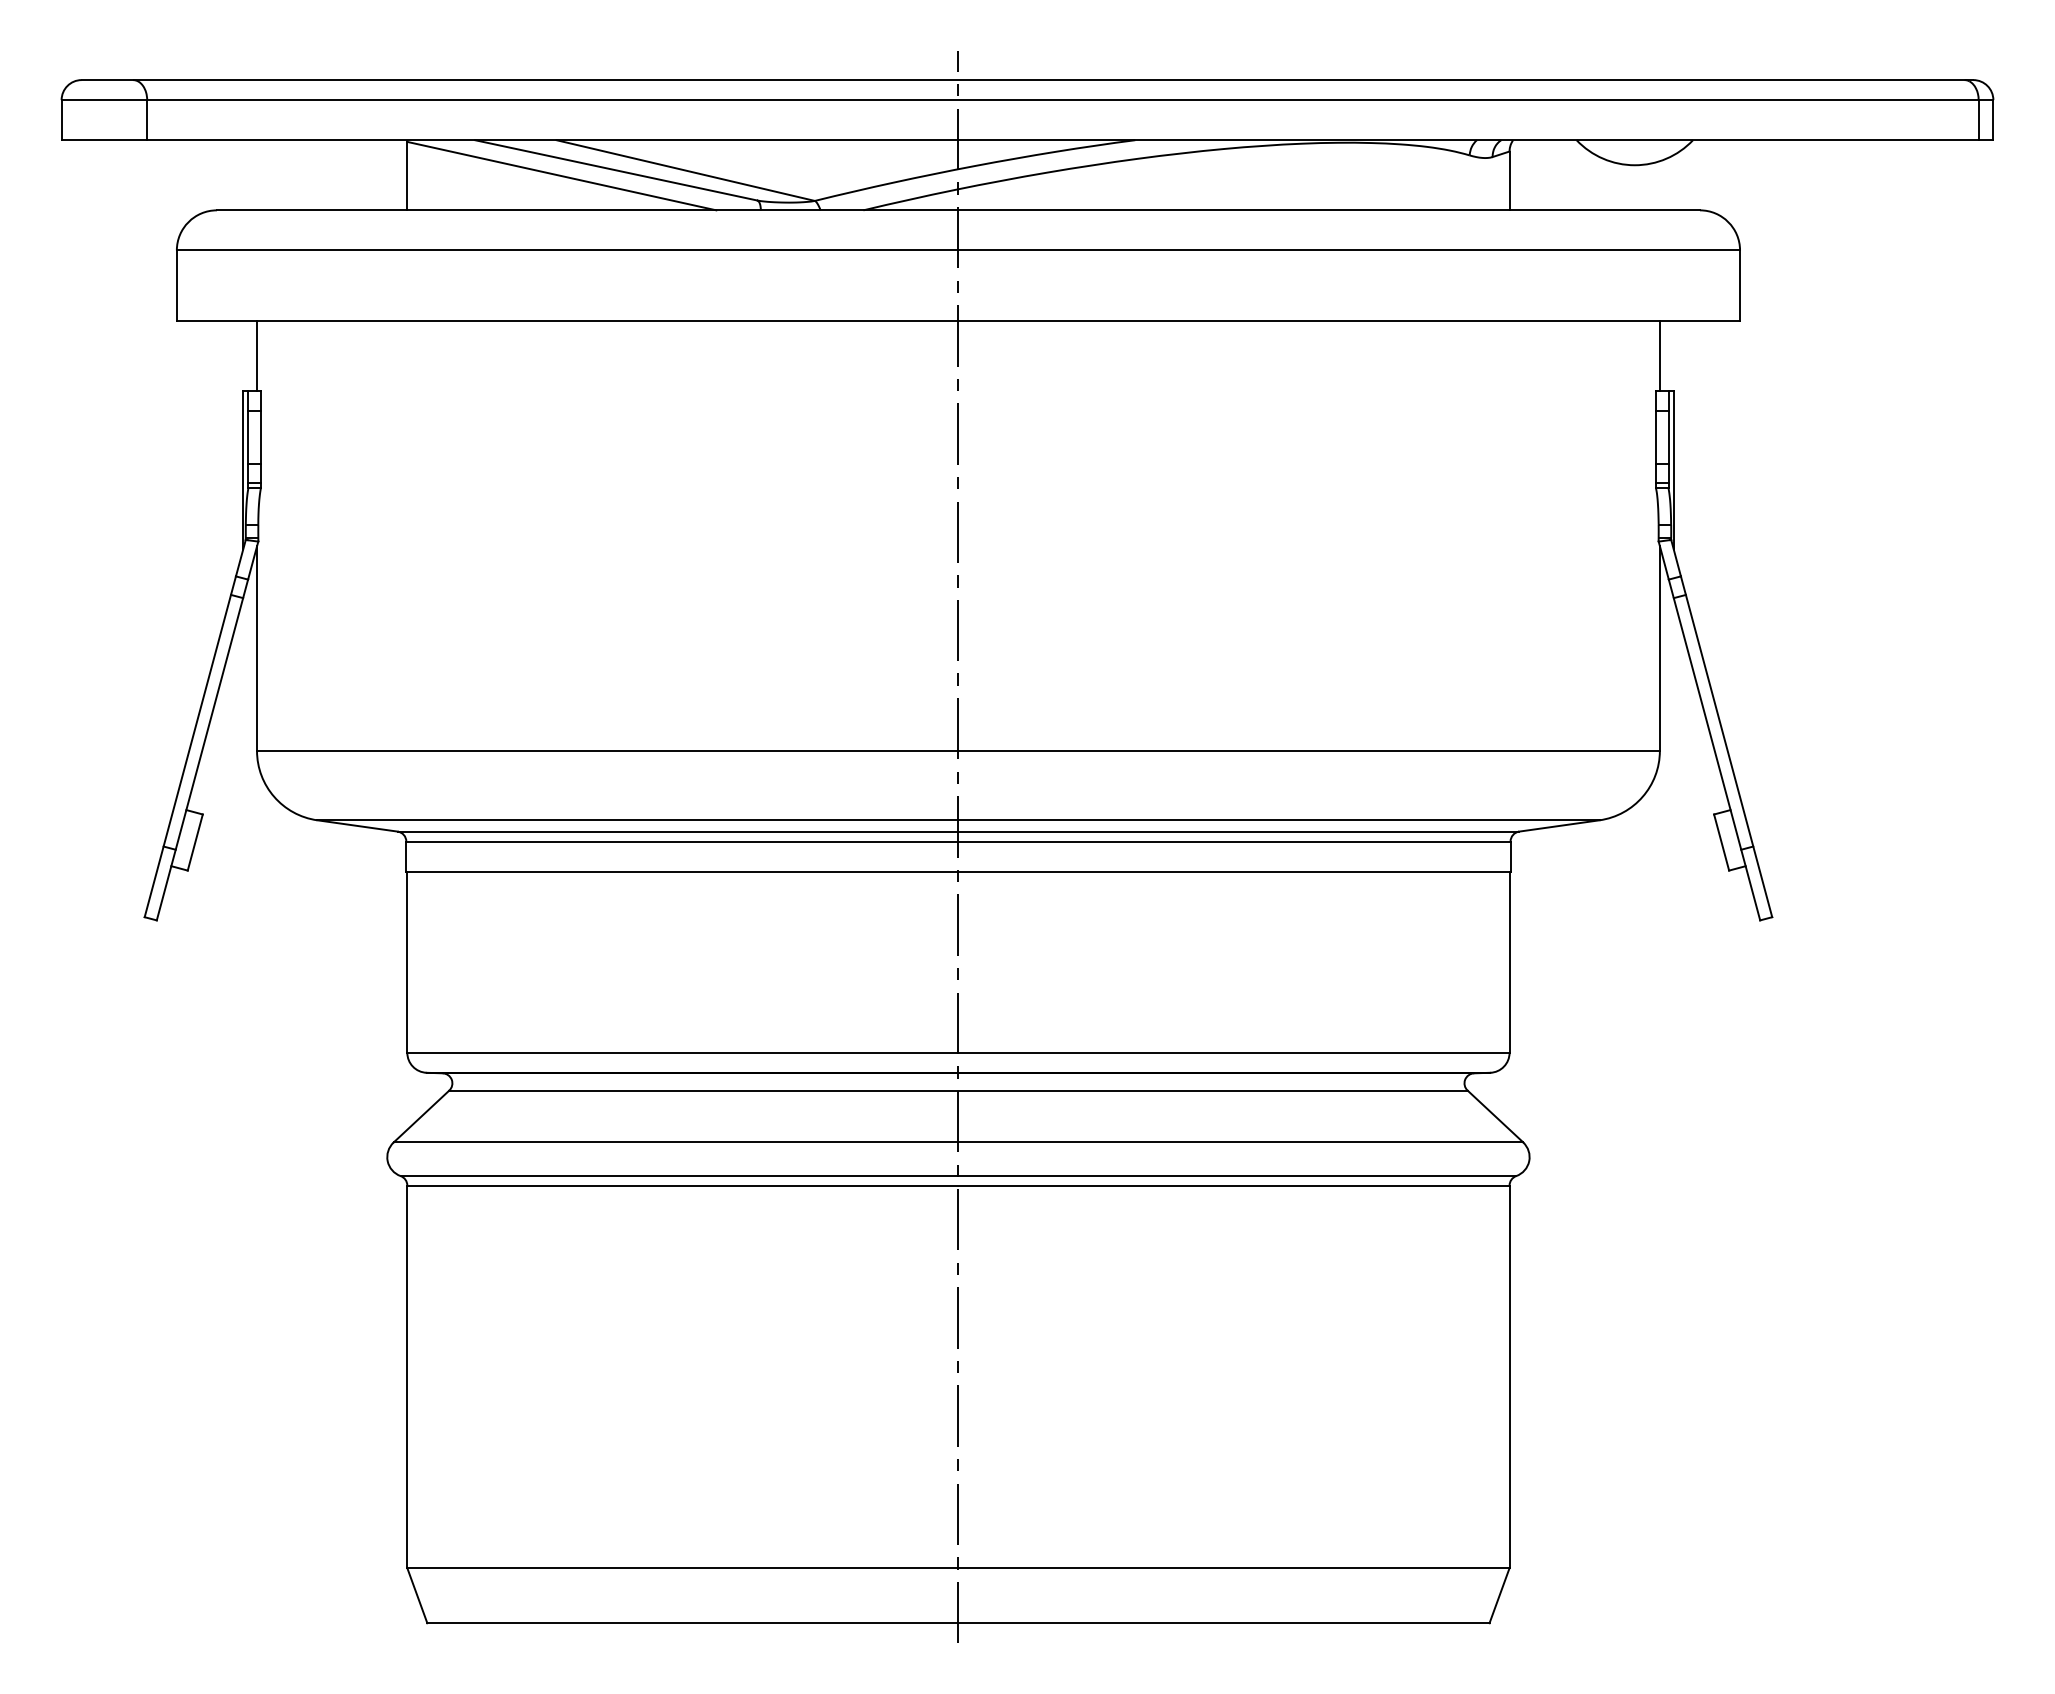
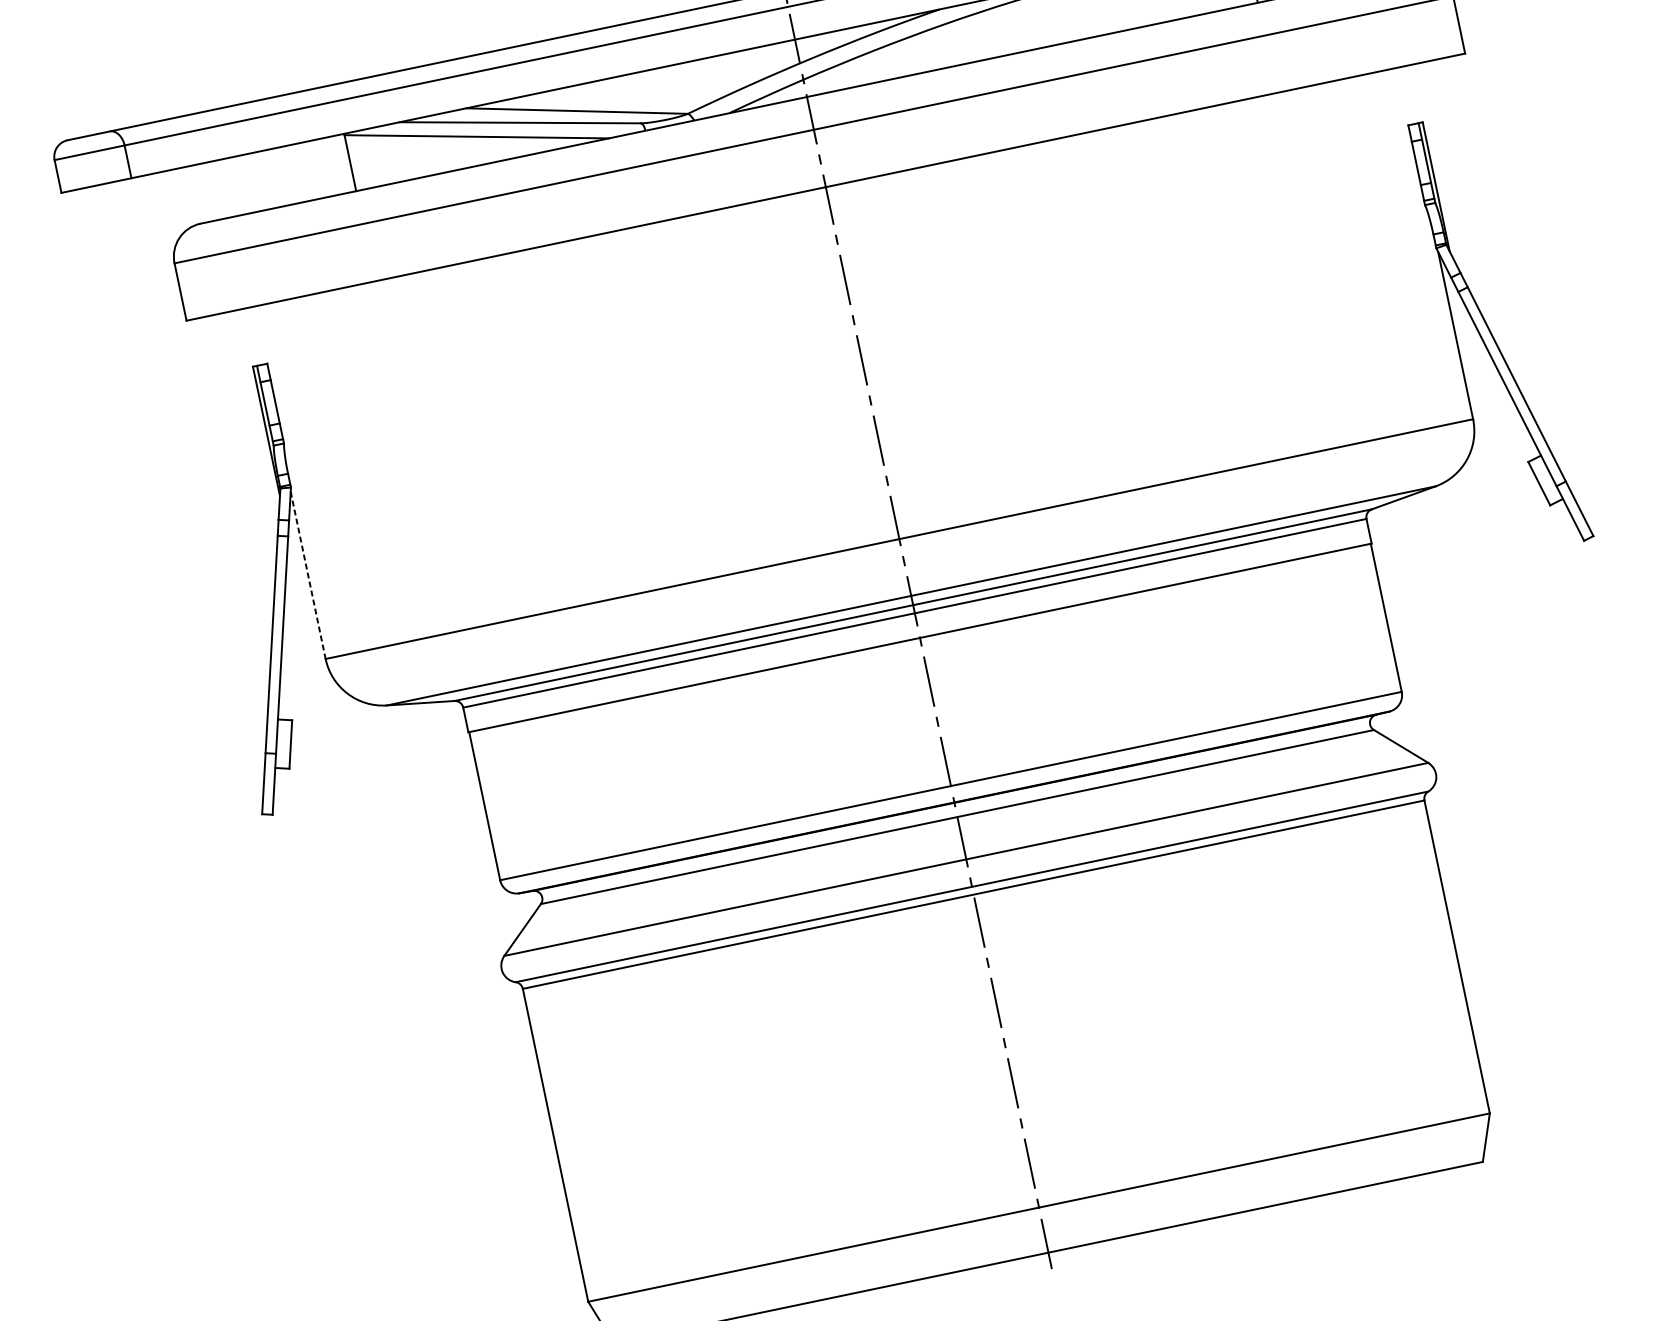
line: (257, 355) -> (258, 335), removed
line: (1659, 355) -> (1405, 95), removed
line: (257, 649) -> (308, 575), solid -> dashed

